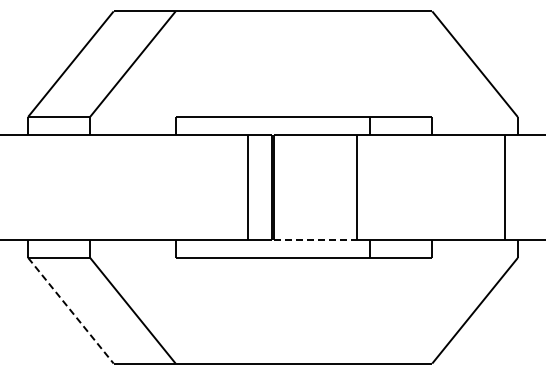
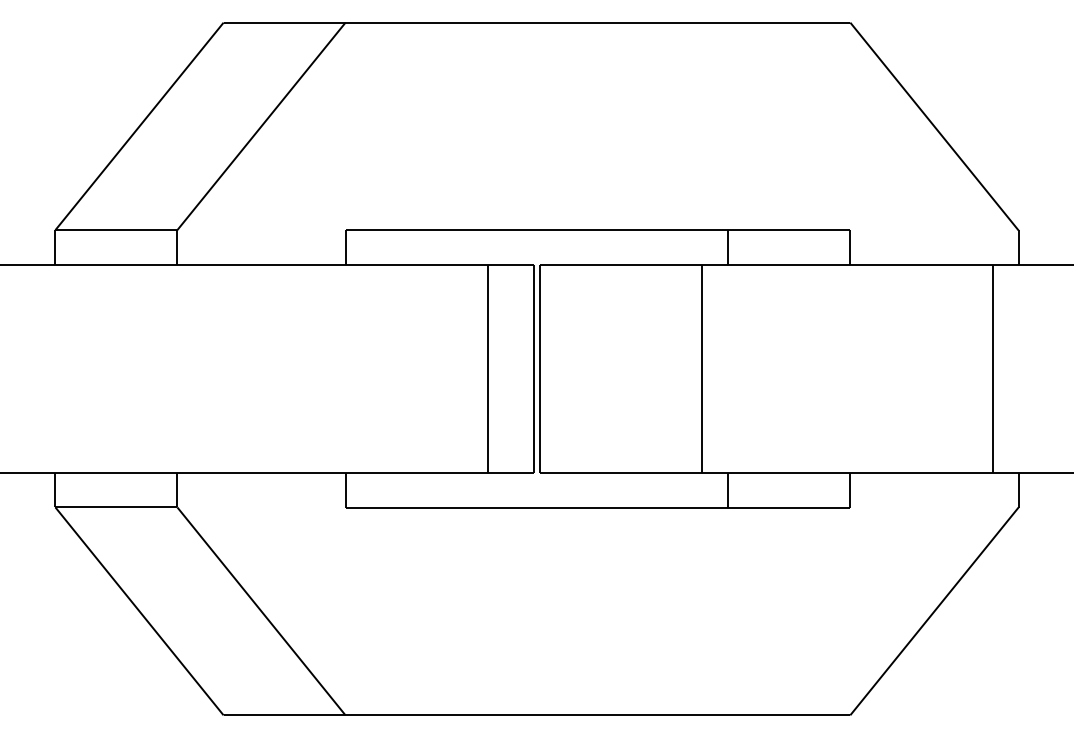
line: (316, 240) -> (622, 473), dashed -> solid
line: (70, 310) -> (138, 610), dashed -> solid

